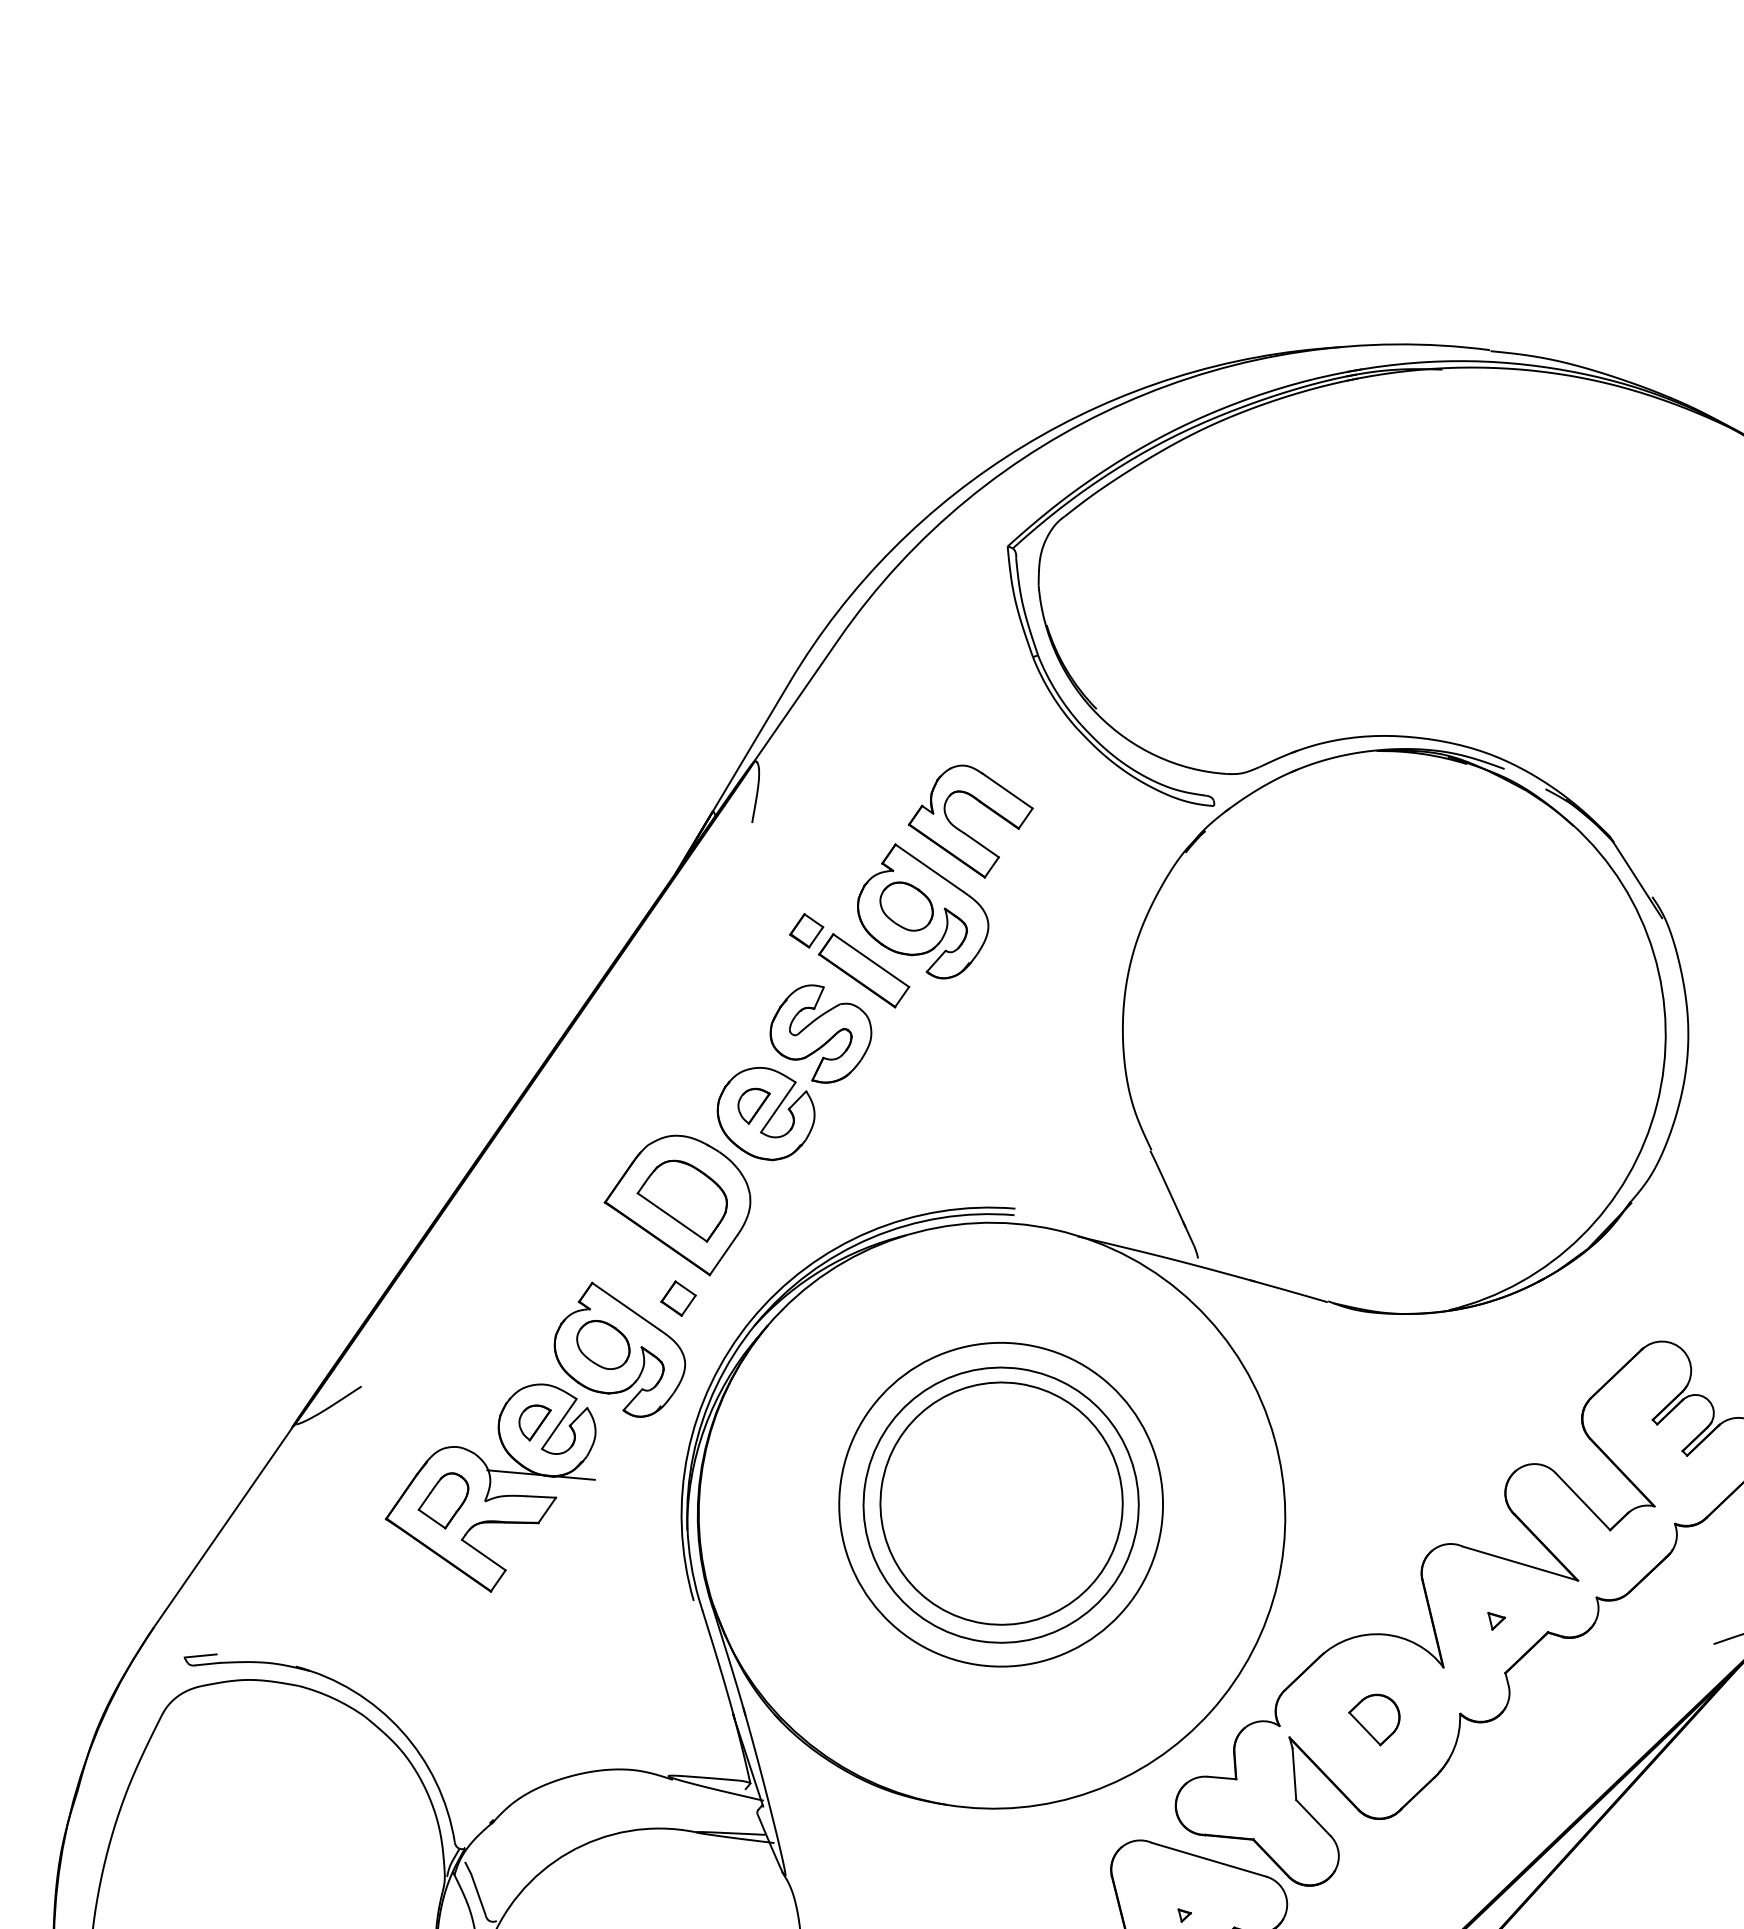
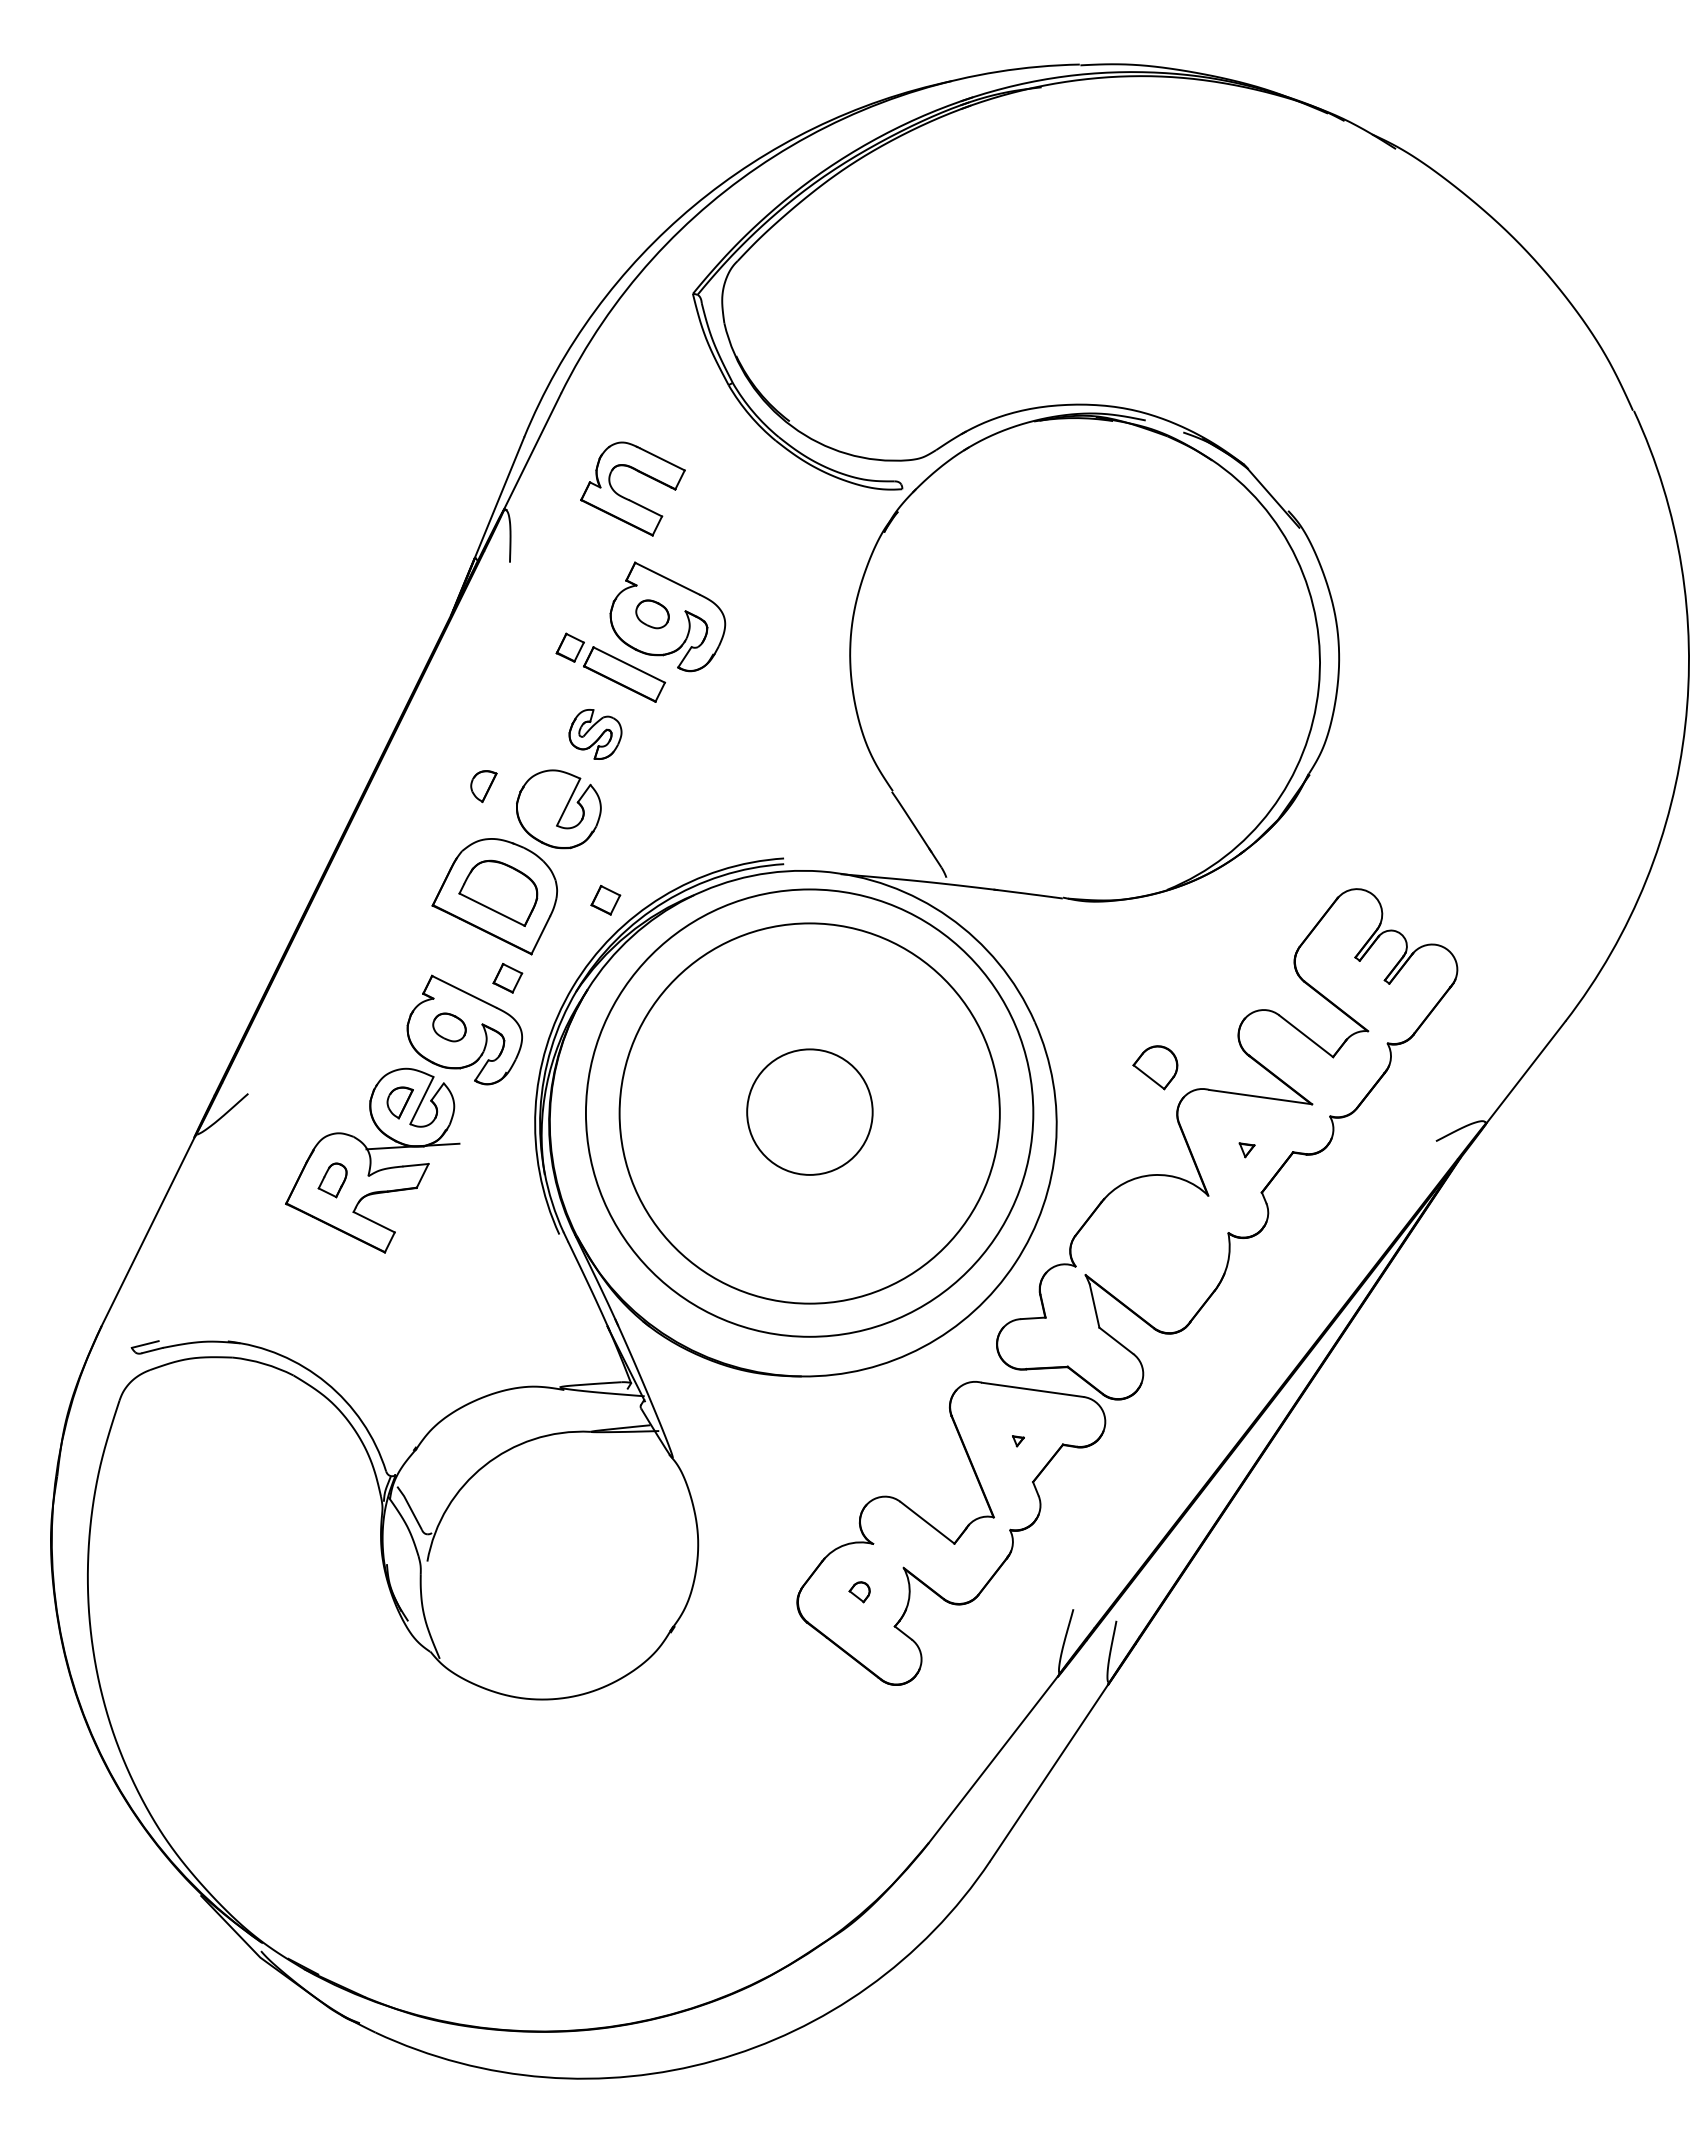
part: (963, 831) -> (628, 498), moved
part: (906, 906) -> (652, 614), size x0.7
part: (820, 1034) -> (595, 734), size x0.6
part: (752, 1106) -> (483, 786), moved
part: (803, 1226) -> (605, 900), added
part: (603, 1345) -> (449, 1027), size x0.7
part: (443, 1500) -> (332, 1180), size x0.7
circle: (1001, 1502) -> (809, 1111), size x0.6
circle: (1001, 1503) -> (809, 1112), size x1.6
circle: (1000, 1505) -> (809, 1113), size x1.6
part: (1374, 1718) -> (1155, 1067), moved

